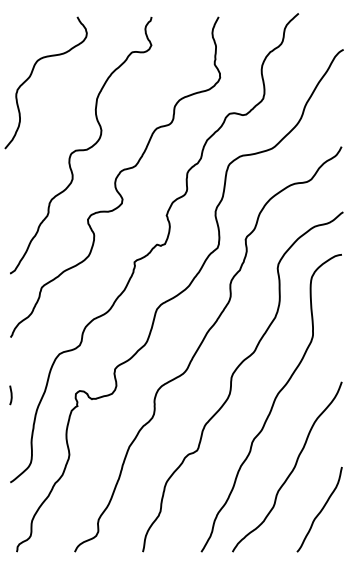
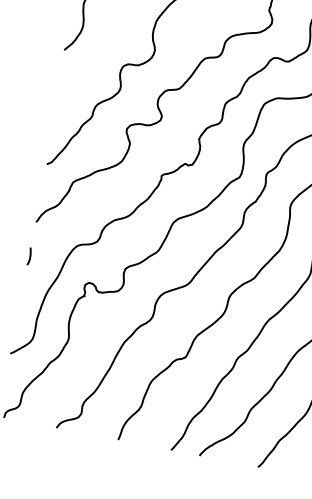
line: (10, 395) -> (29, 256), moved

